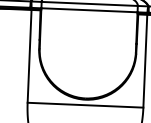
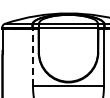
line: (30, 56) -> (33, 57), solid -> dashed

